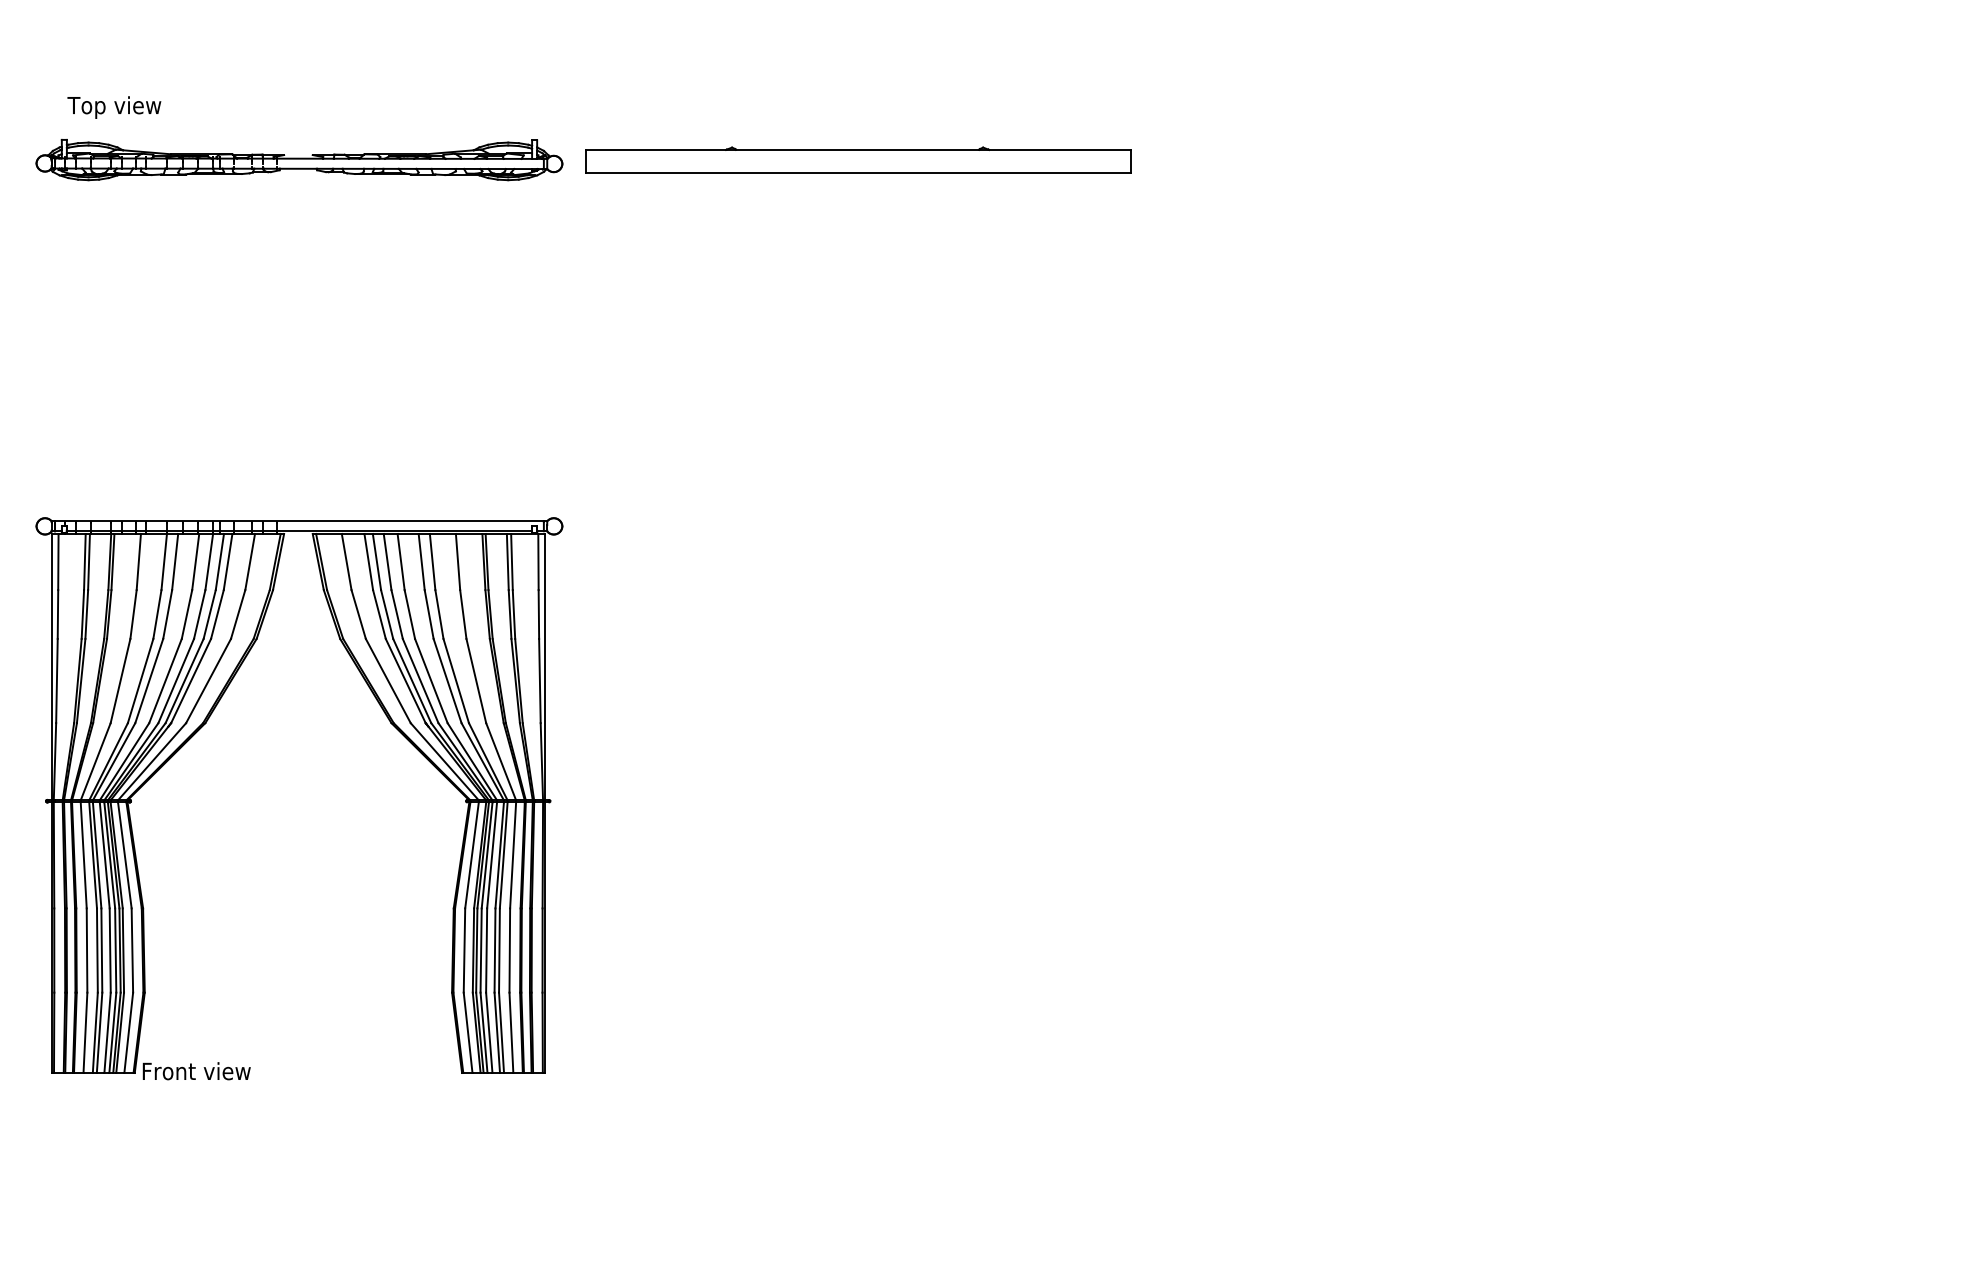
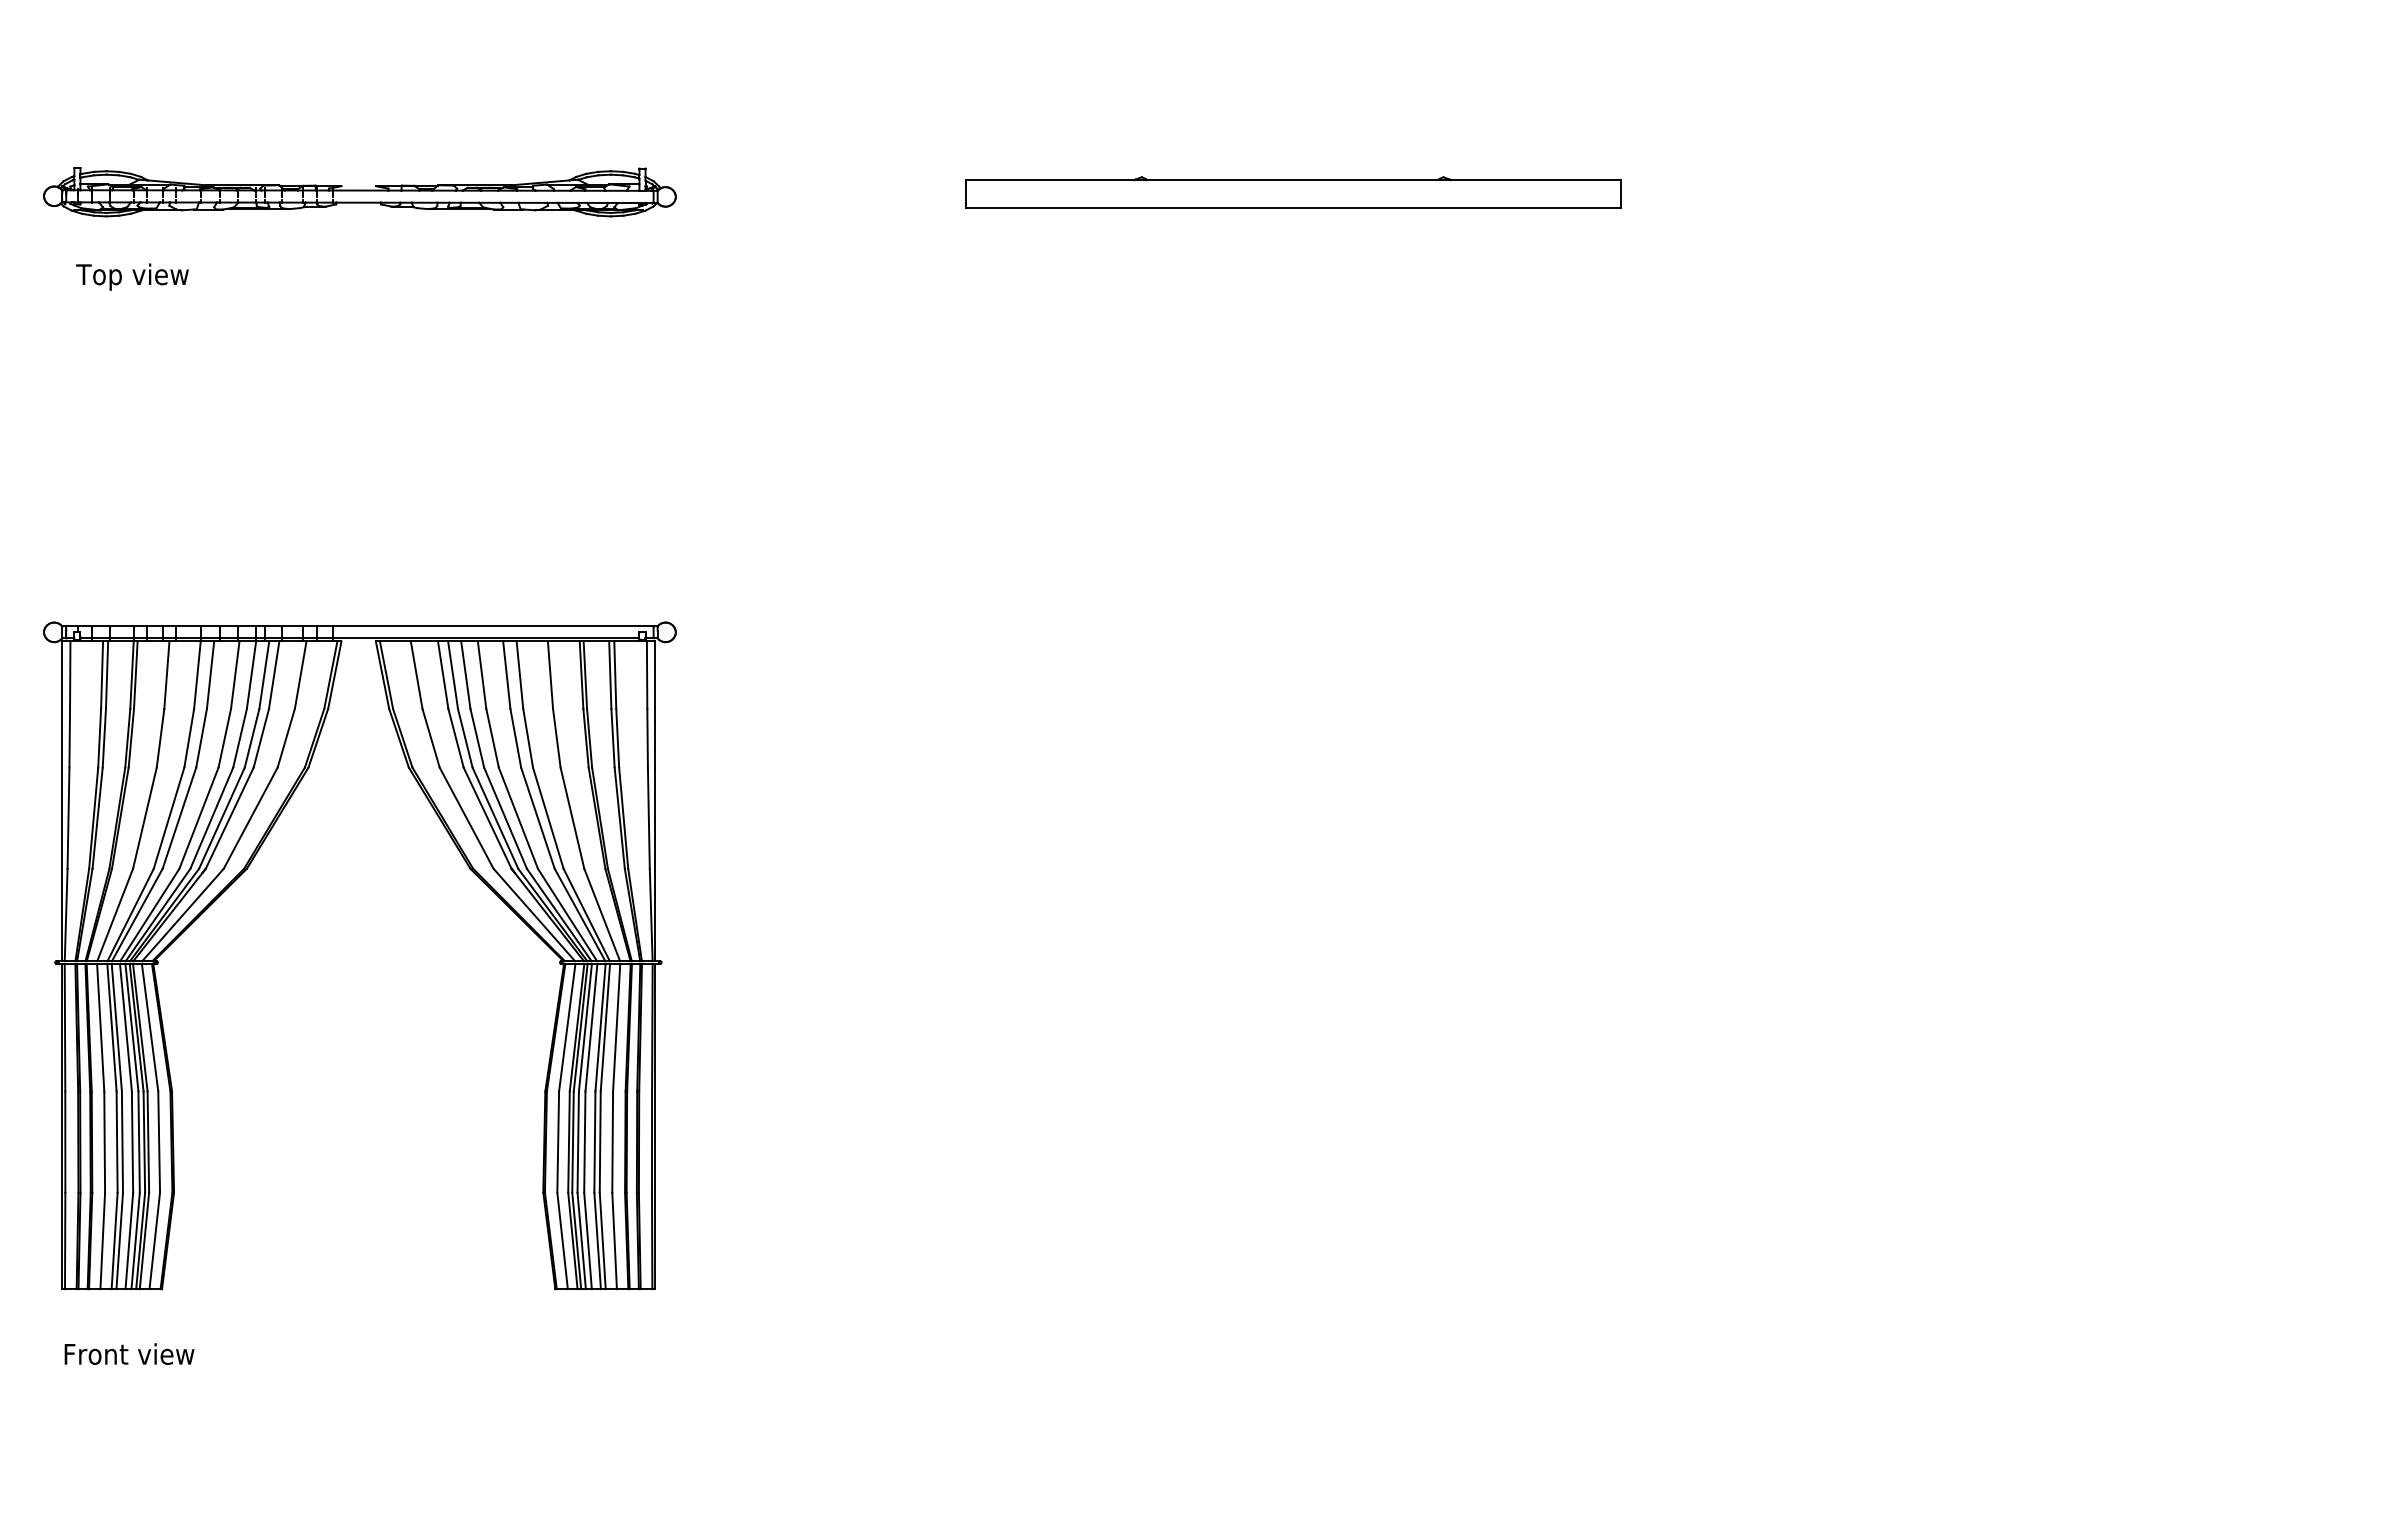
text: (114, 107) -> (132, 276), moved
part: (858, 160) -> (1293, 192), moved
text: (196, 1070) -> (129, 1353), moved

